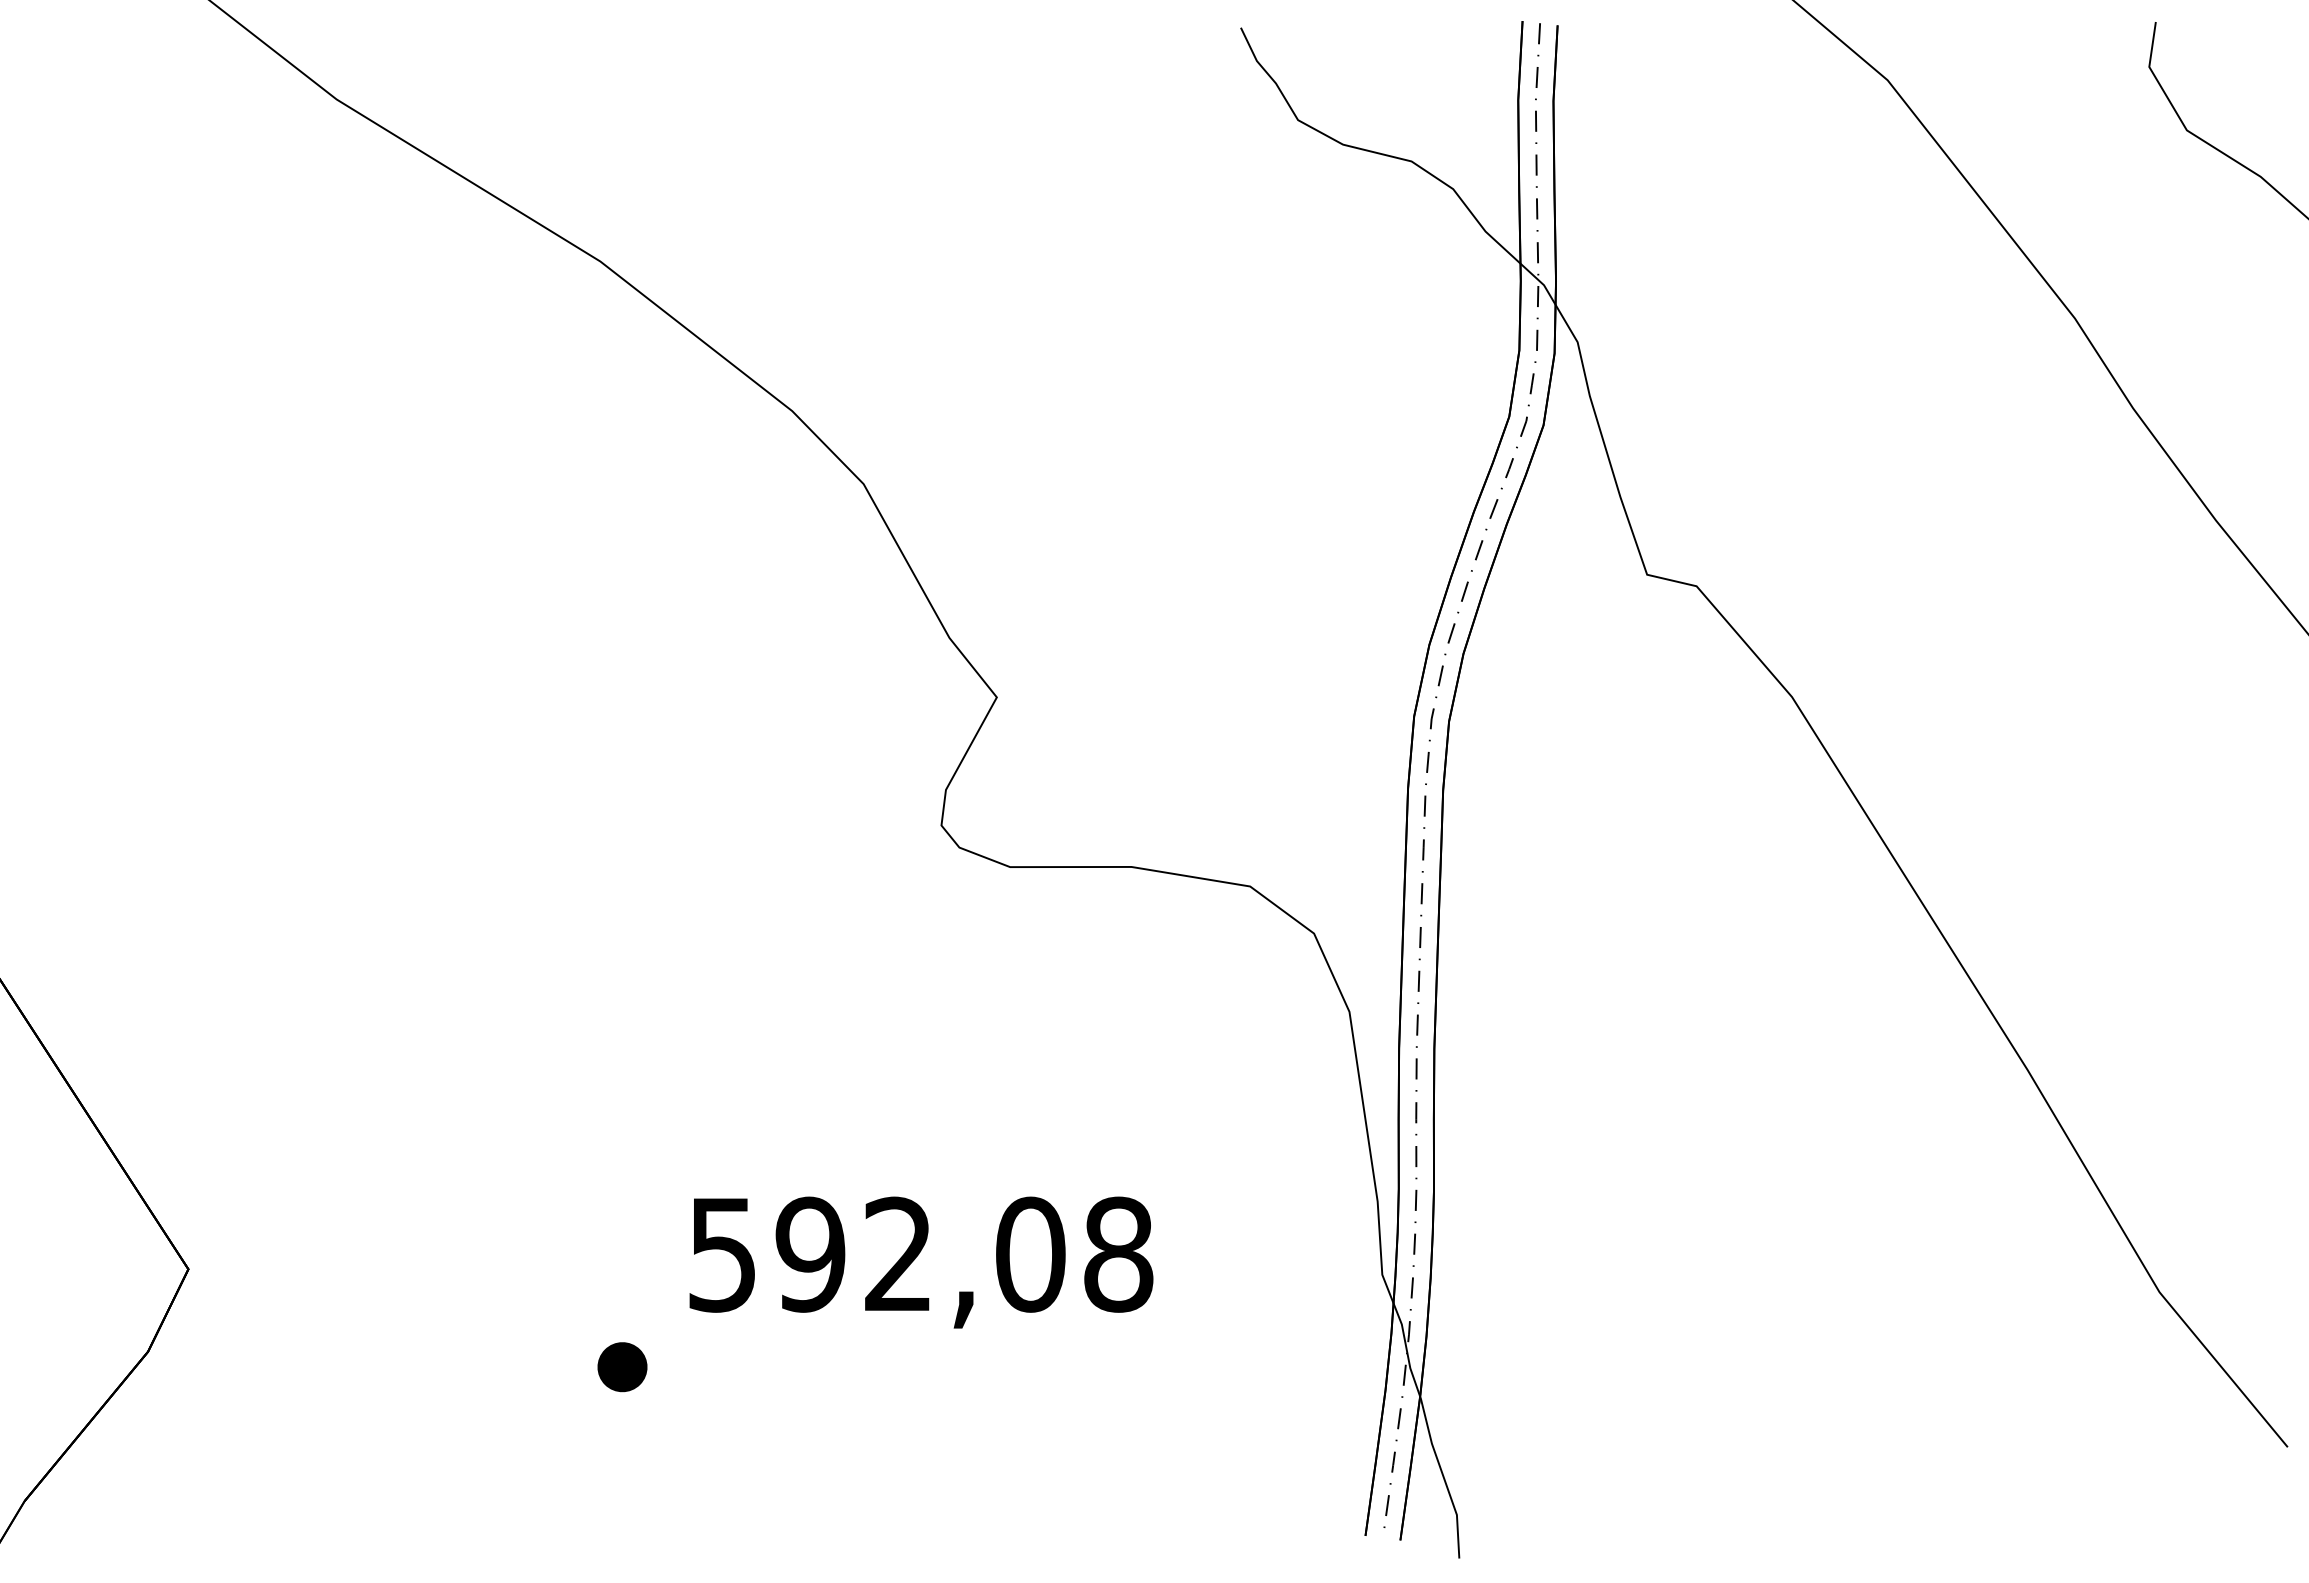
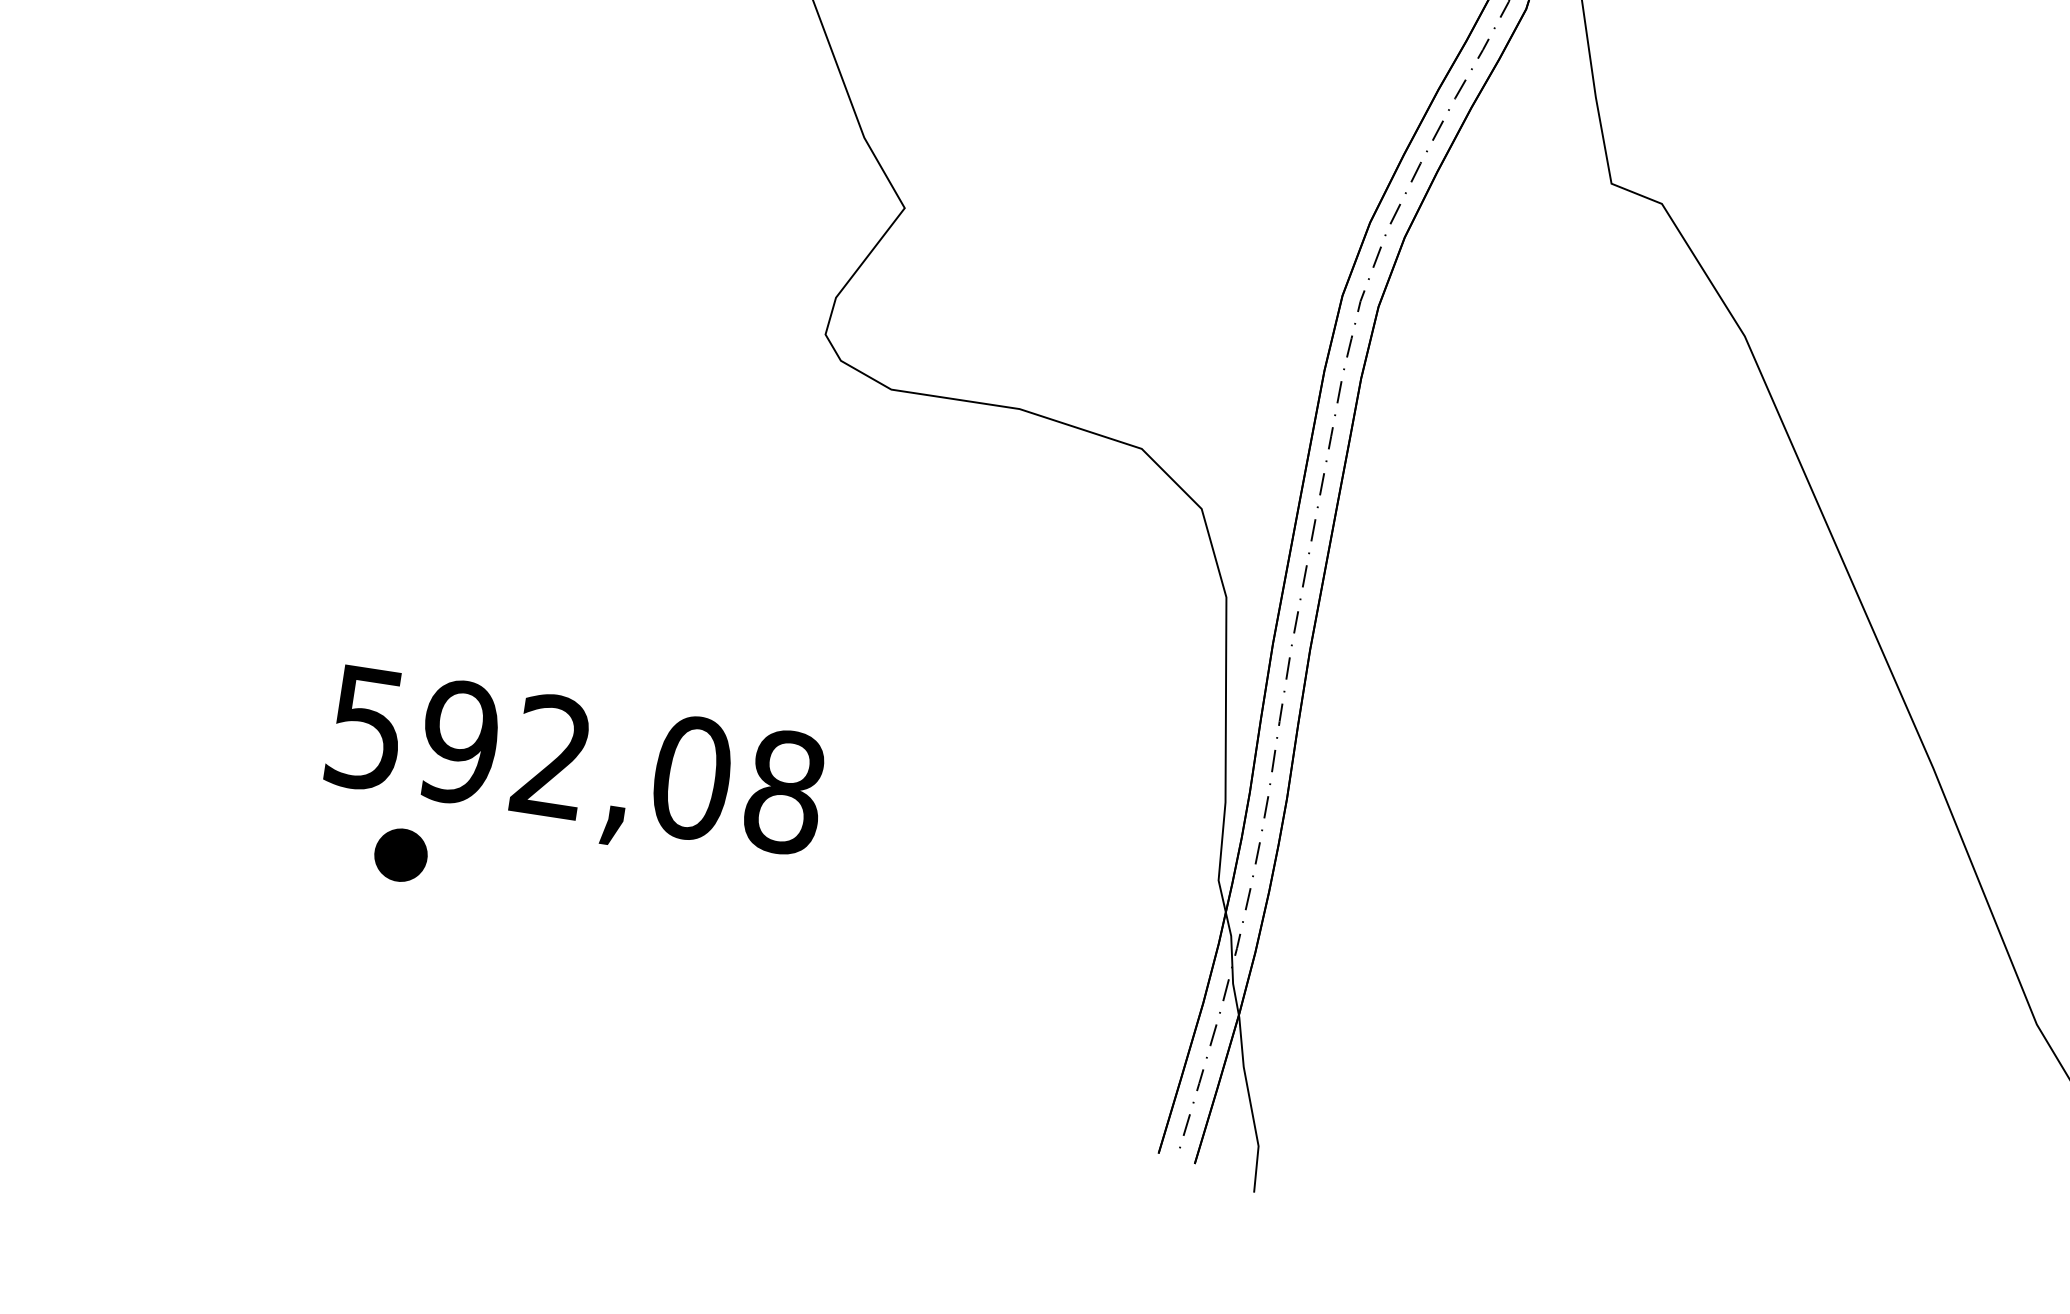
text: (921, 1262) -> (575, 768), moved

